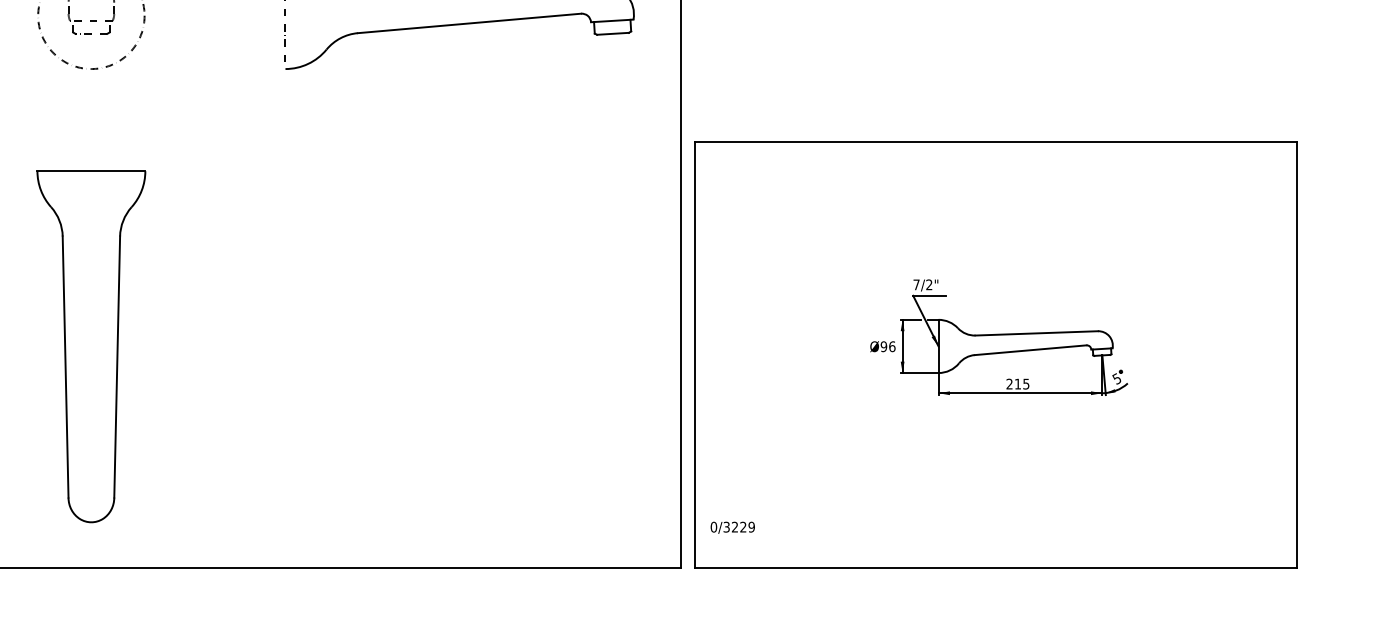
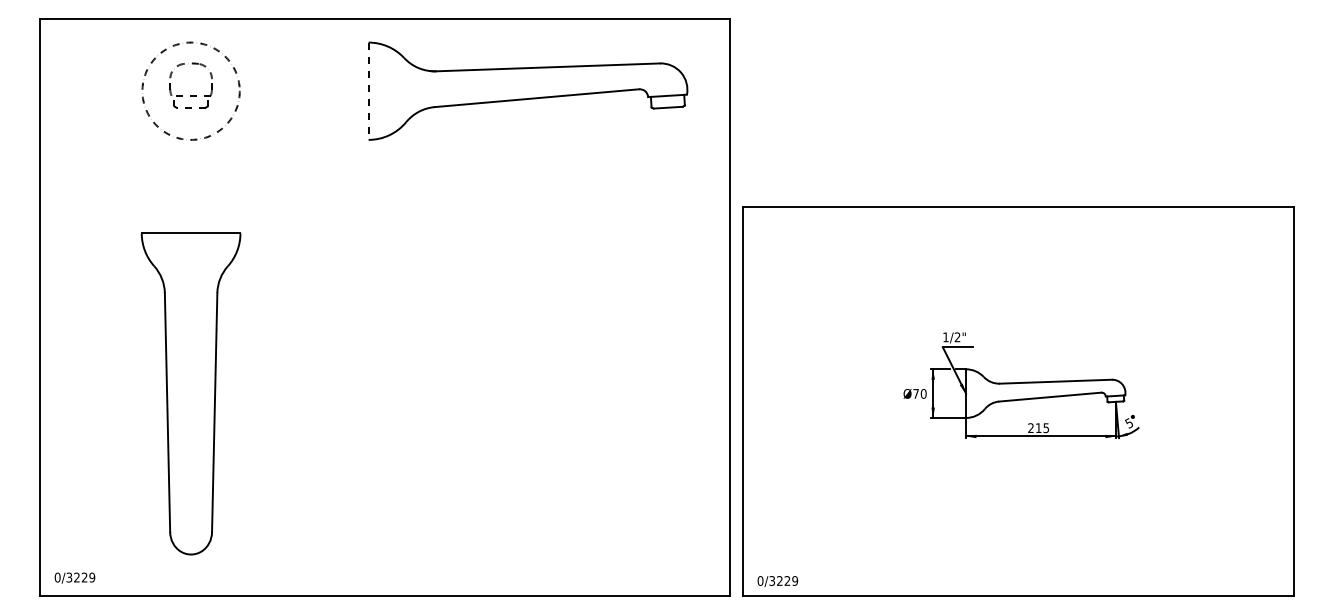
text: (916, 285) -> (945, 337), 7/2" -> 1/2"
text: (887, 346) -> (919, 393), Ø96 -> Ø70
text: (732, 527) -> (777, 581), moved

